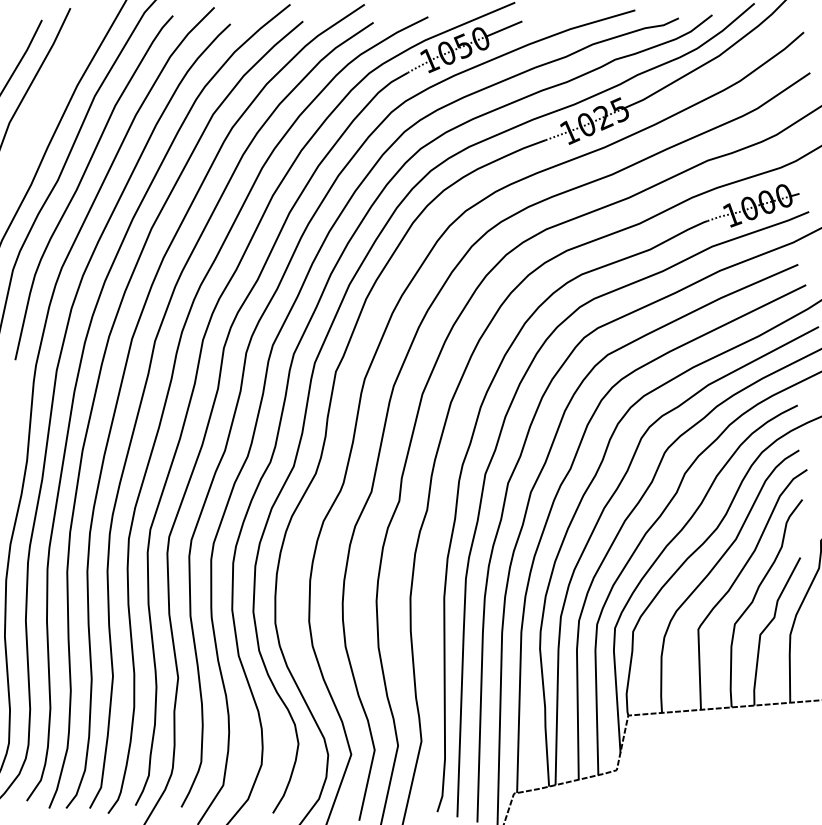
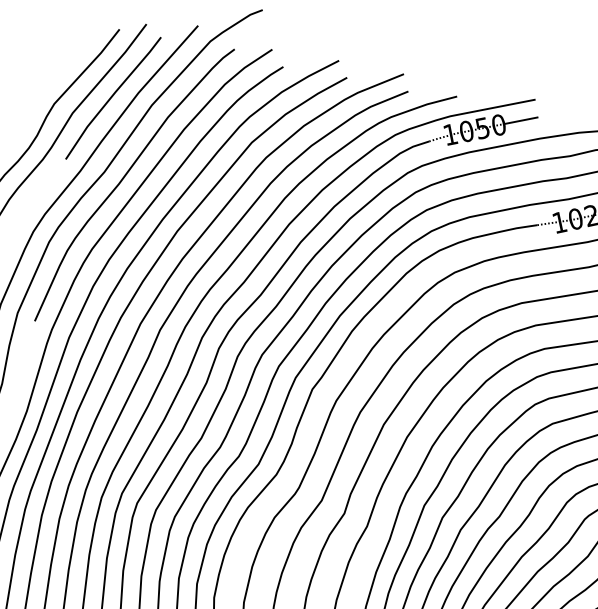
line: (49, 96) -> (112, 97), added

